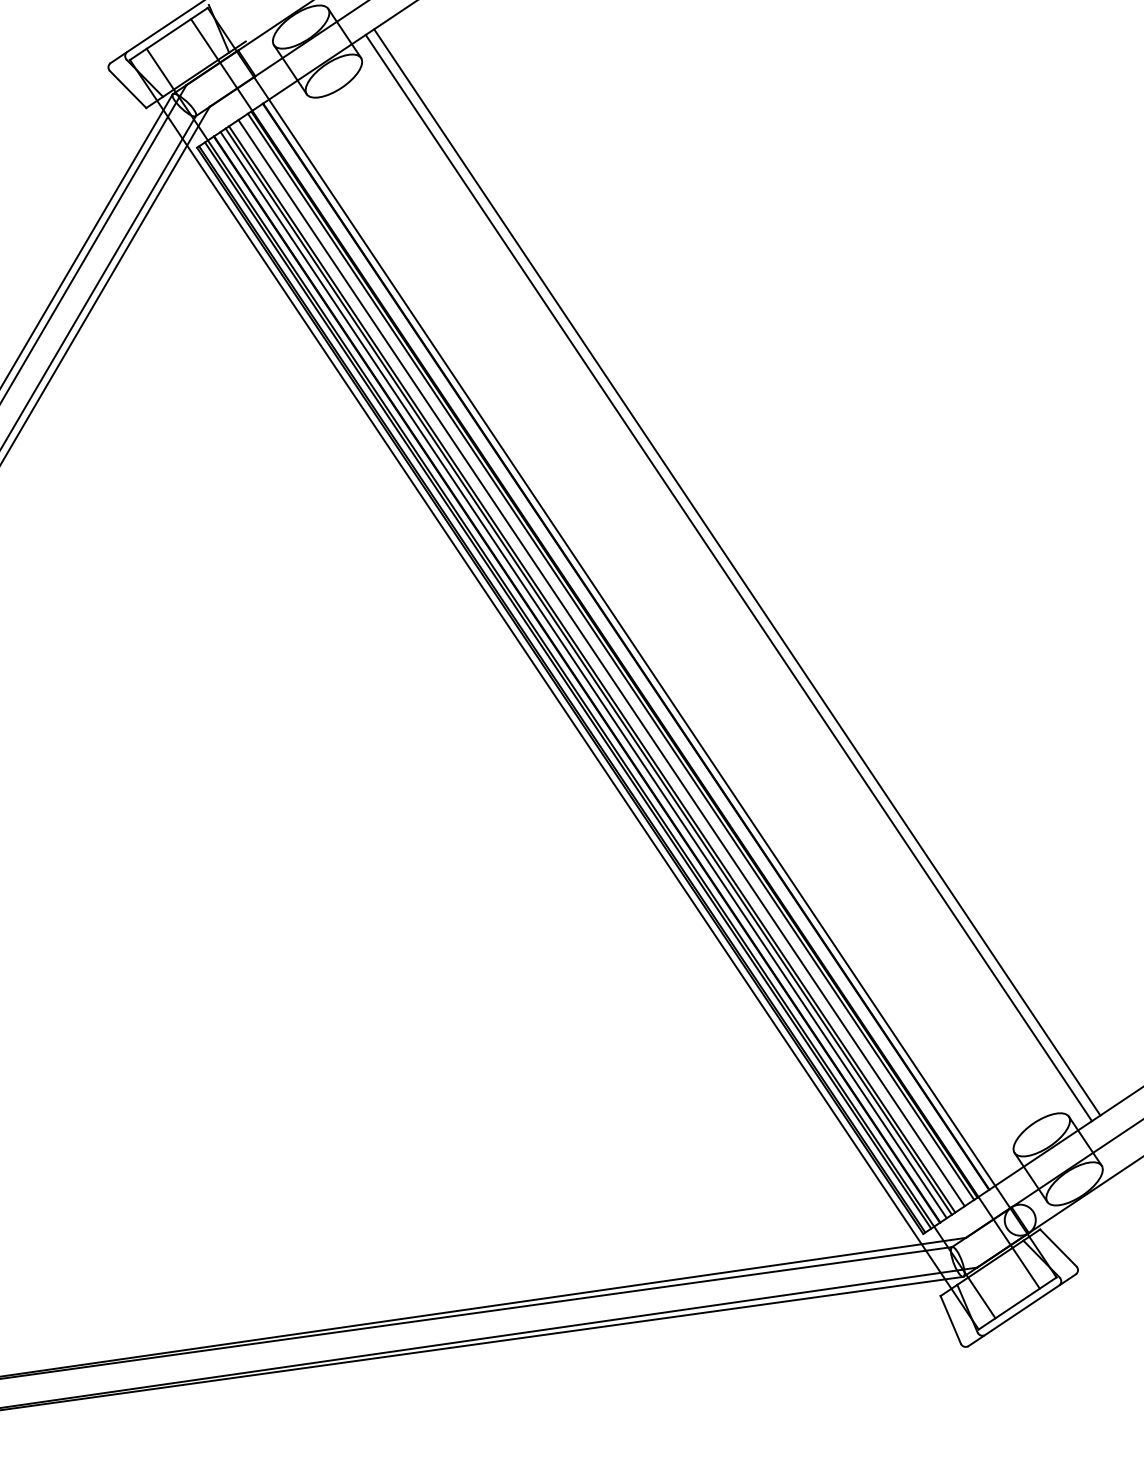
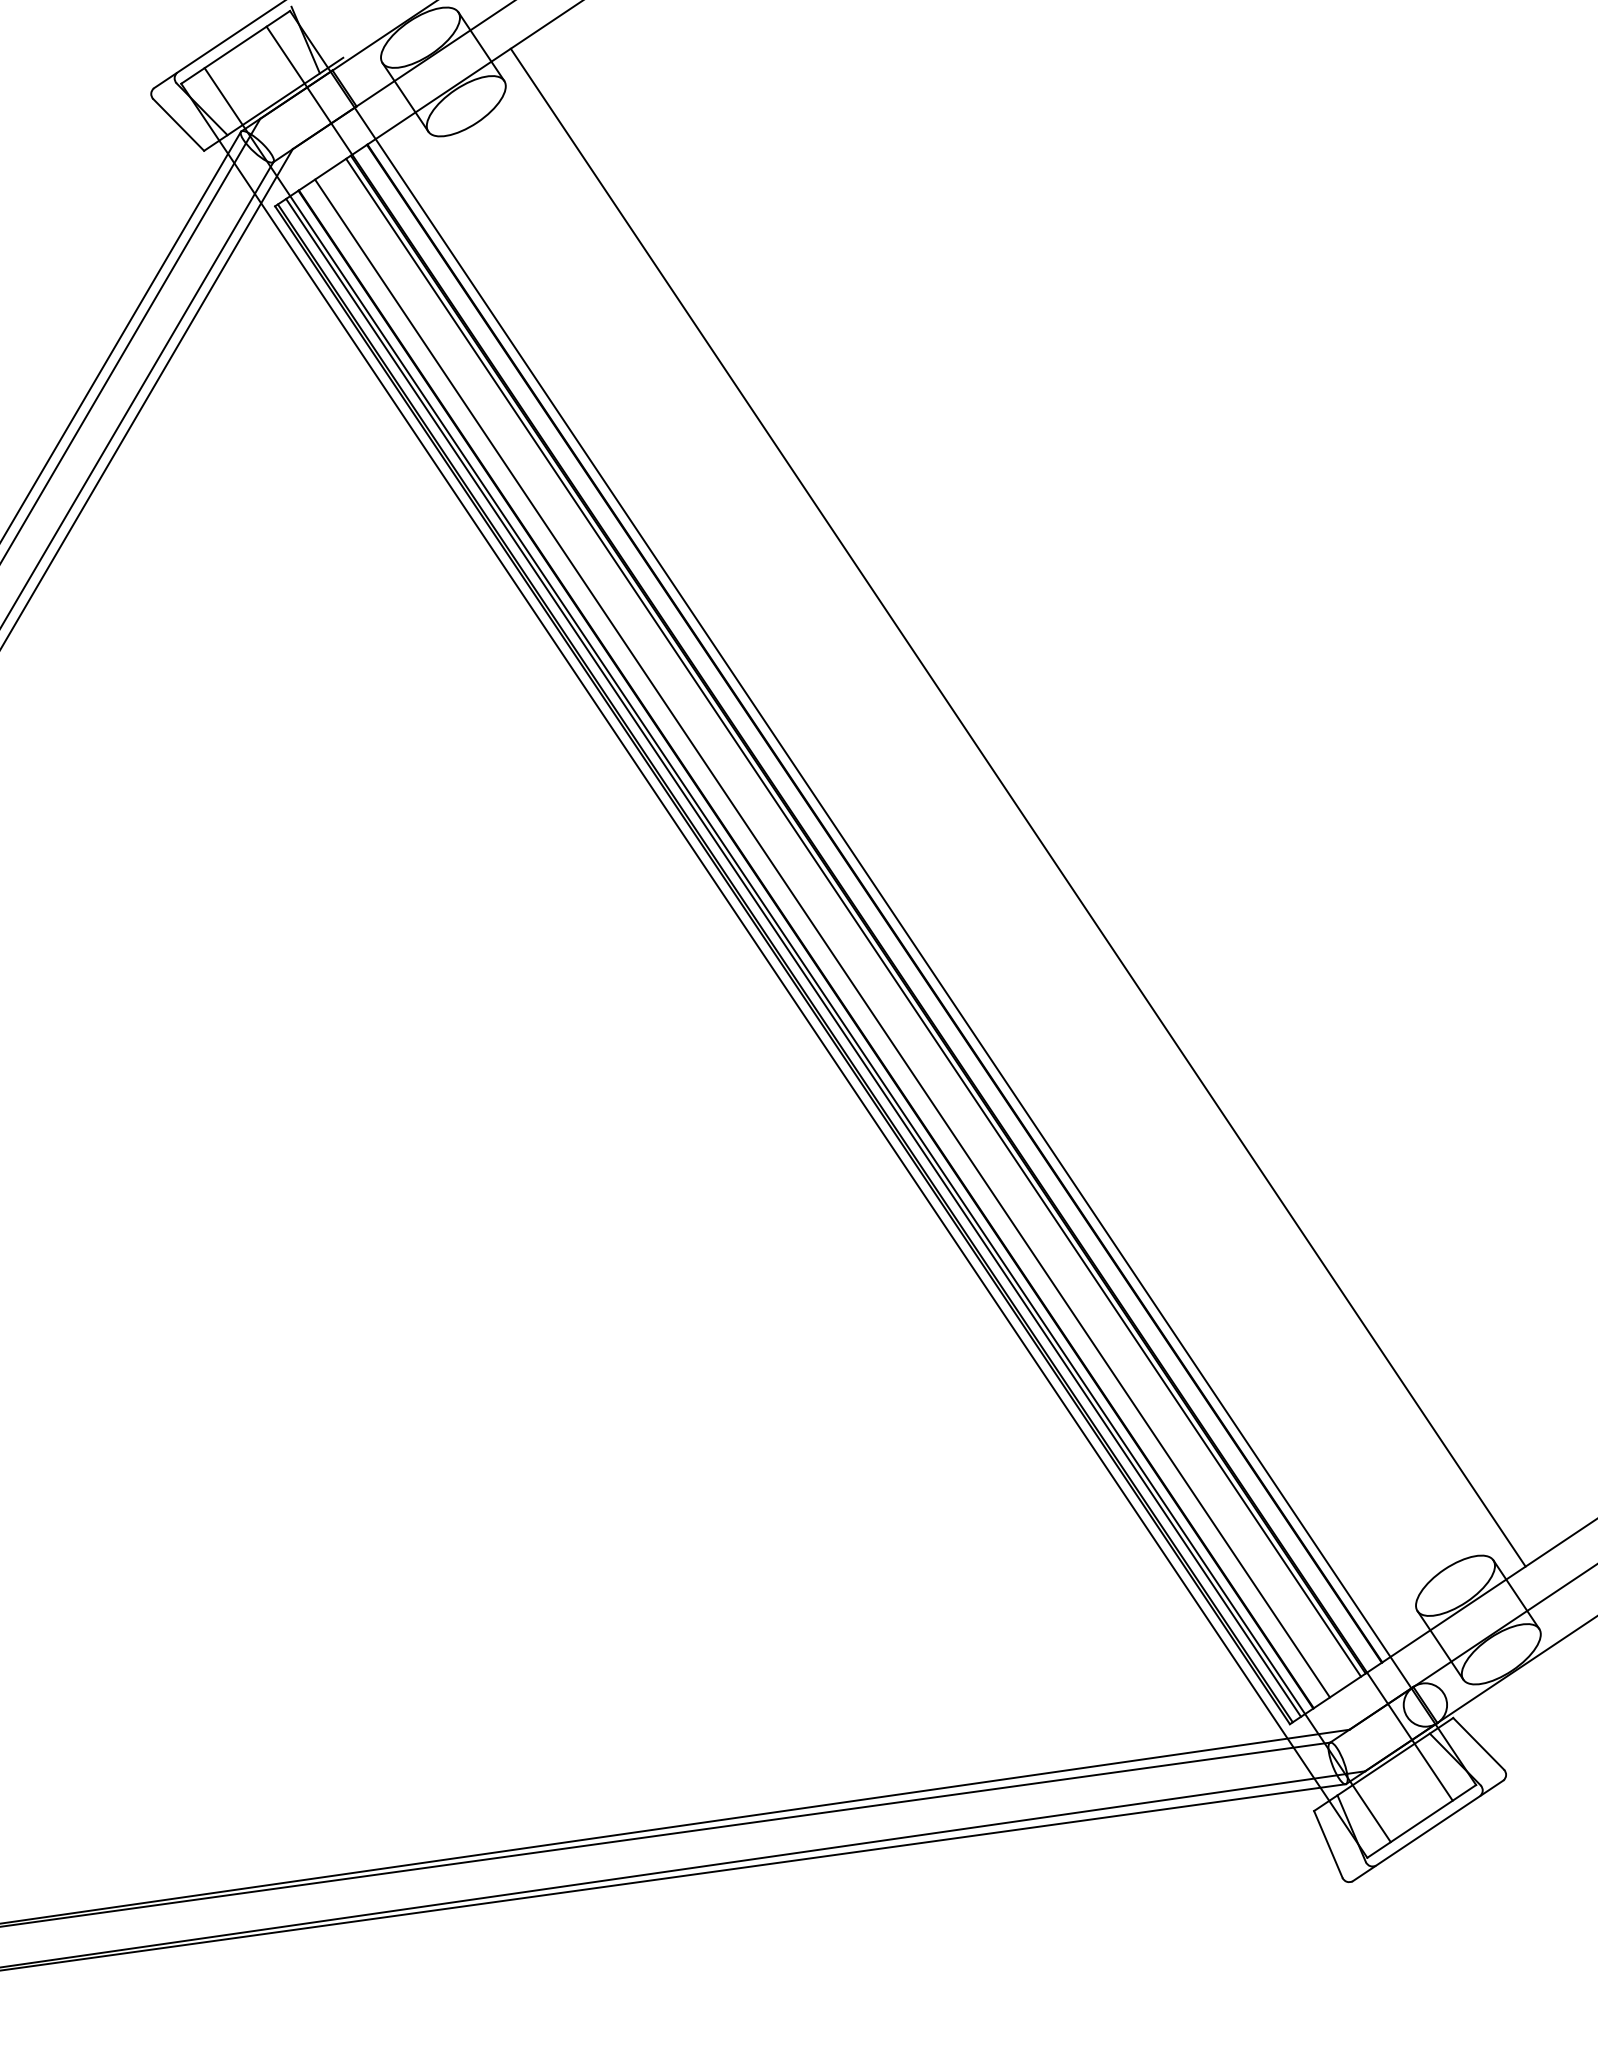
line: (736, 572) -> (1029, 799), removed
line: (600, 663) -> (839, 926), removed
line: (591, 669) -> (826, 935), removed
line: (583, 675) -> (814, 943), removed

